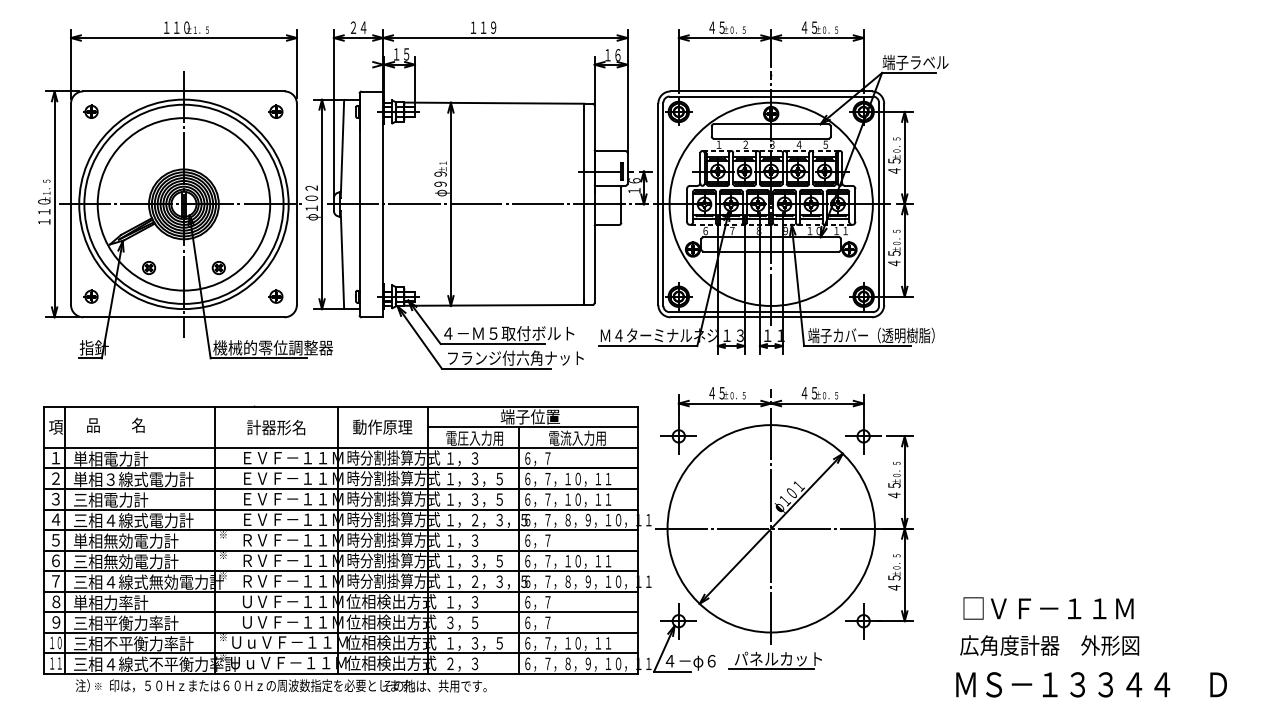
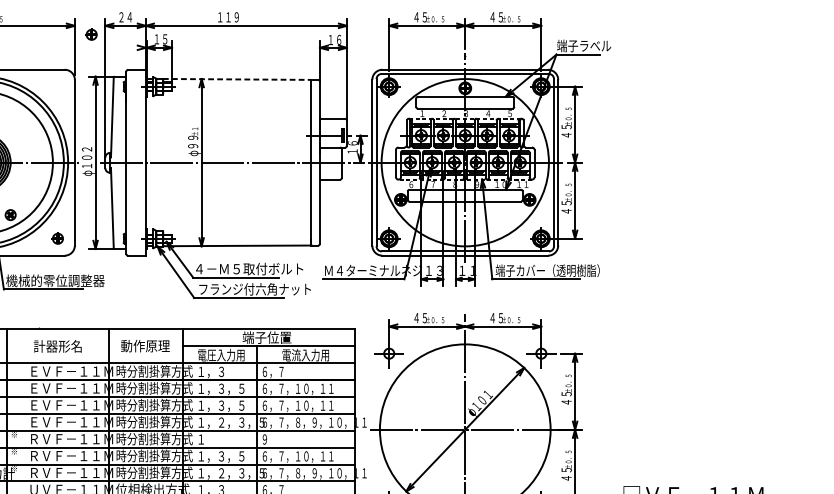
line: (494, 103) -> (237, 79), solid -> dashed
part: (275, 111) -> (91, 34), moved
text: (468, 541) -> (216, 440), １，３ -> １
text: (537, 541) -> (272, 440), ６，７ -> ９

